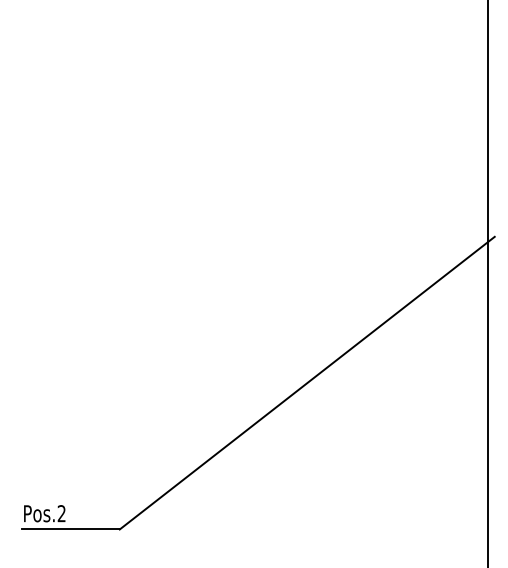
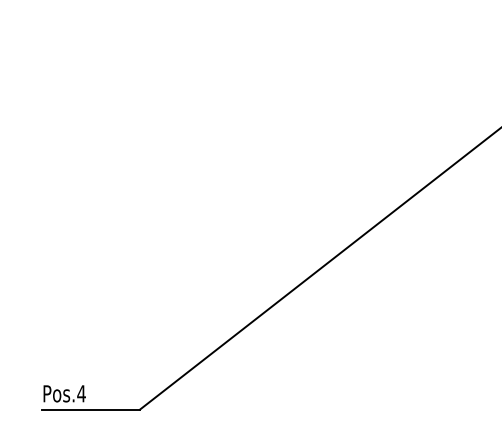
text: (61, 513) -> (81, 393), Pos.2 -> Pos.4

